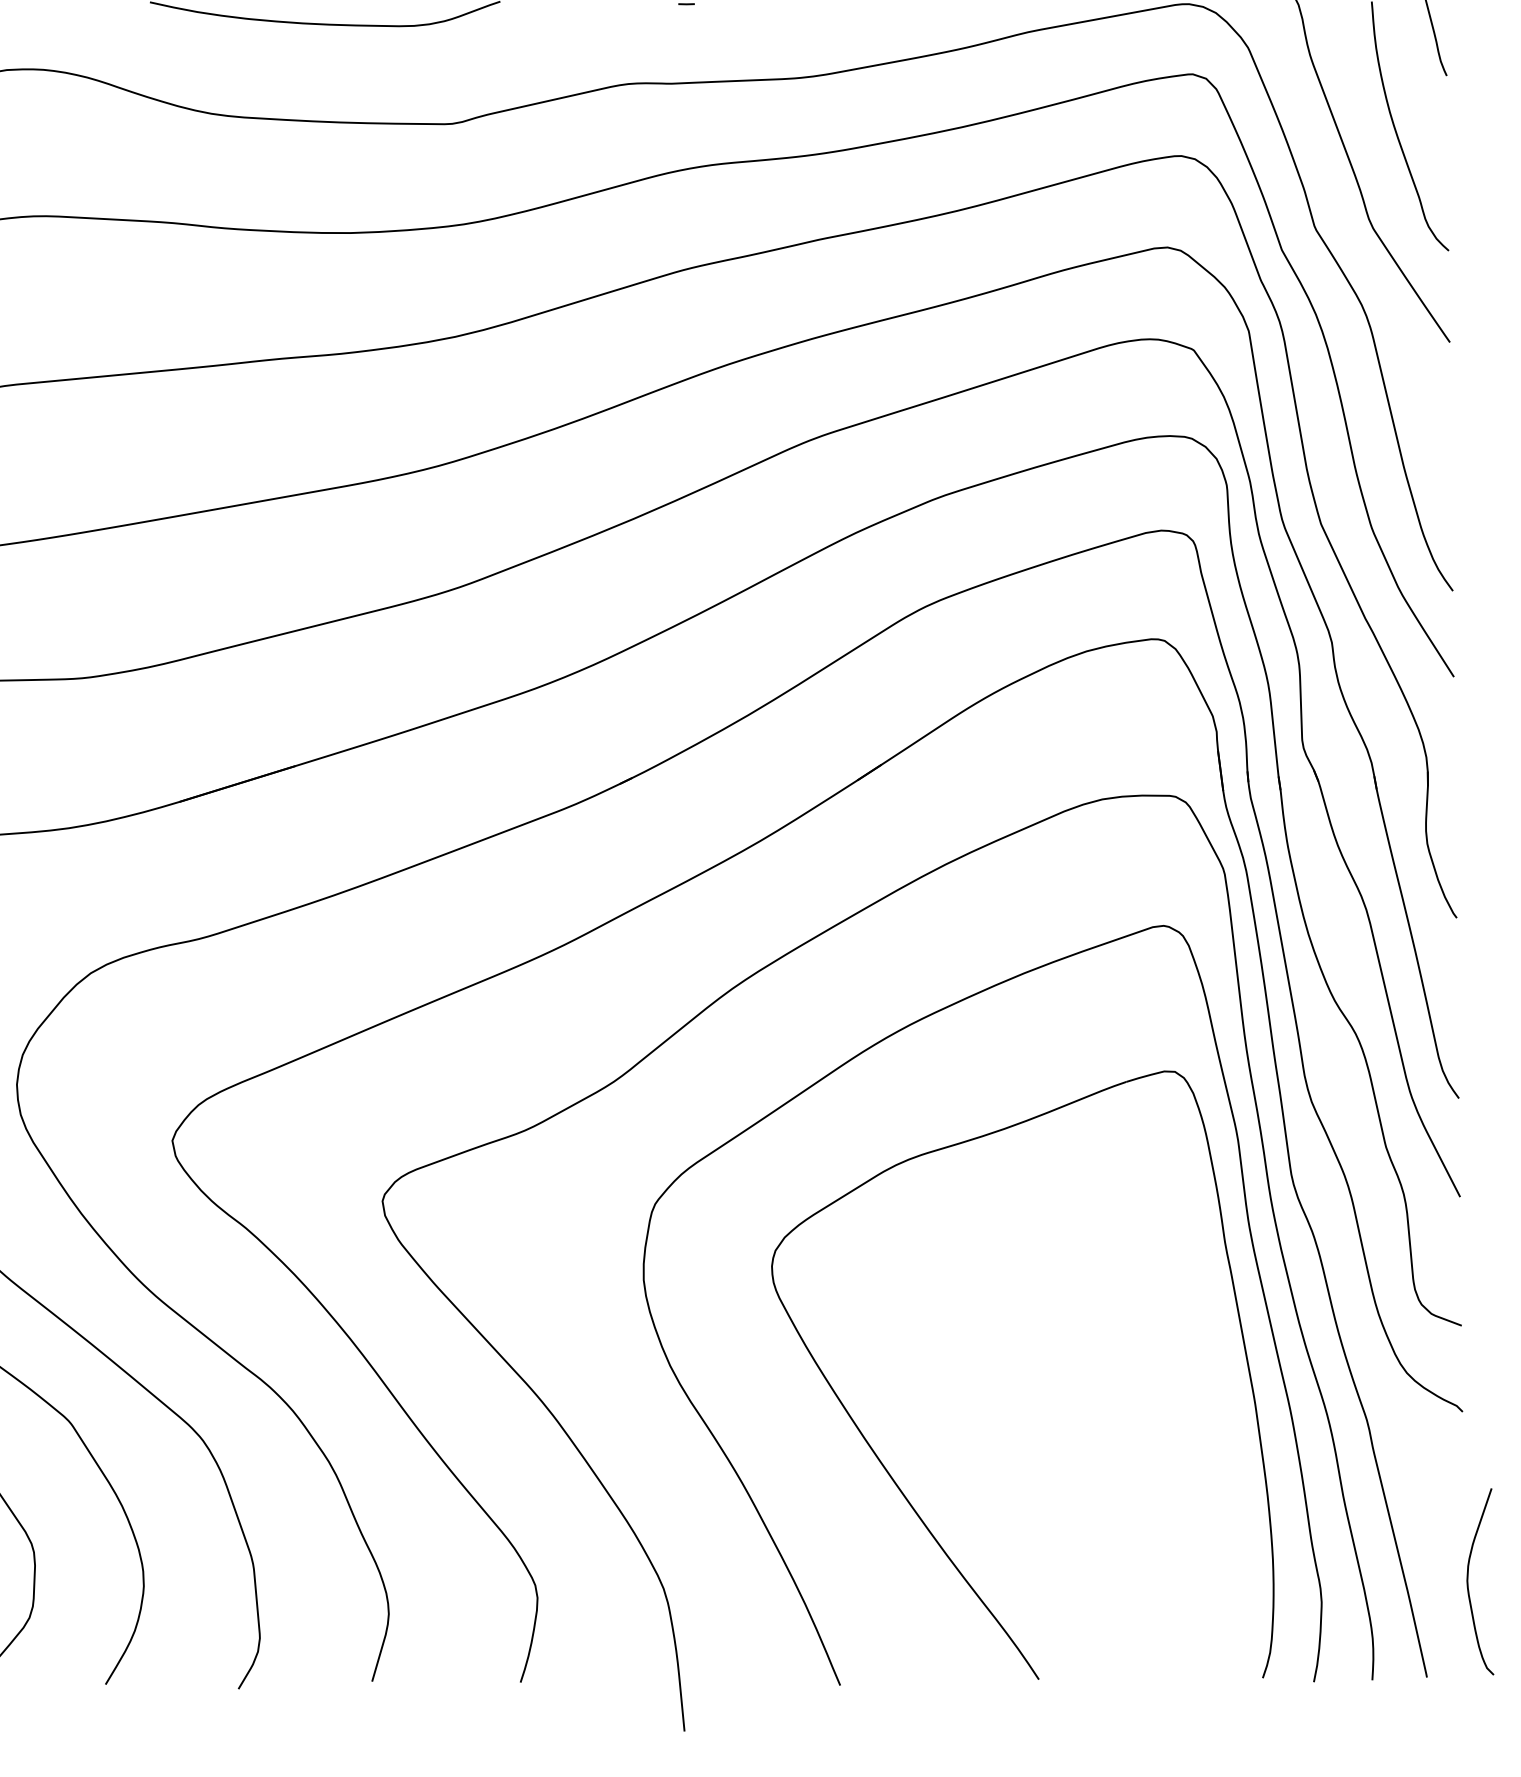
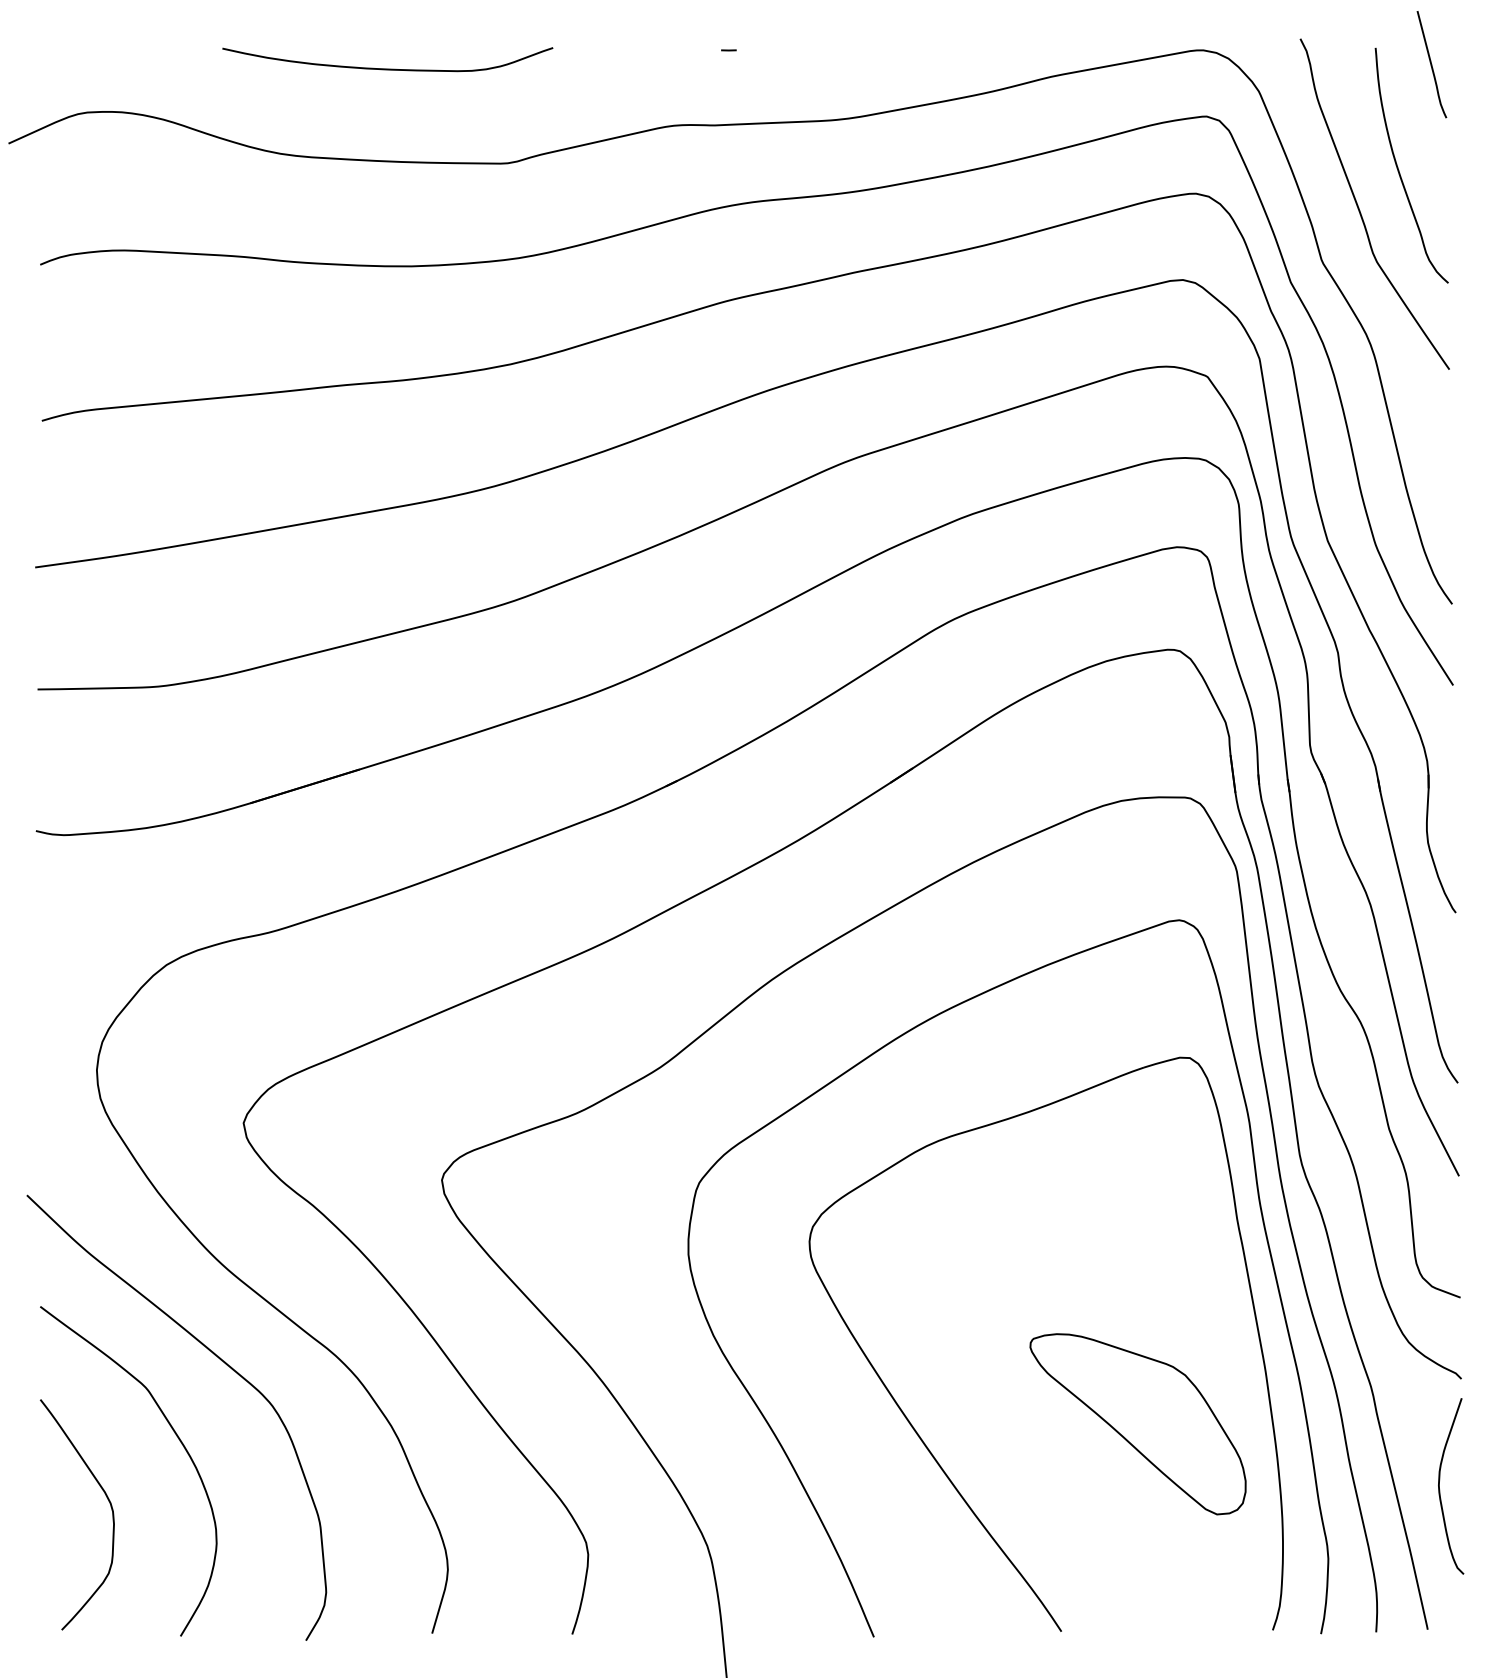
part: (1119, 1460) -> (1137, 1424), added
curve: (1469, 1586) -> (1440, 1490), moved

